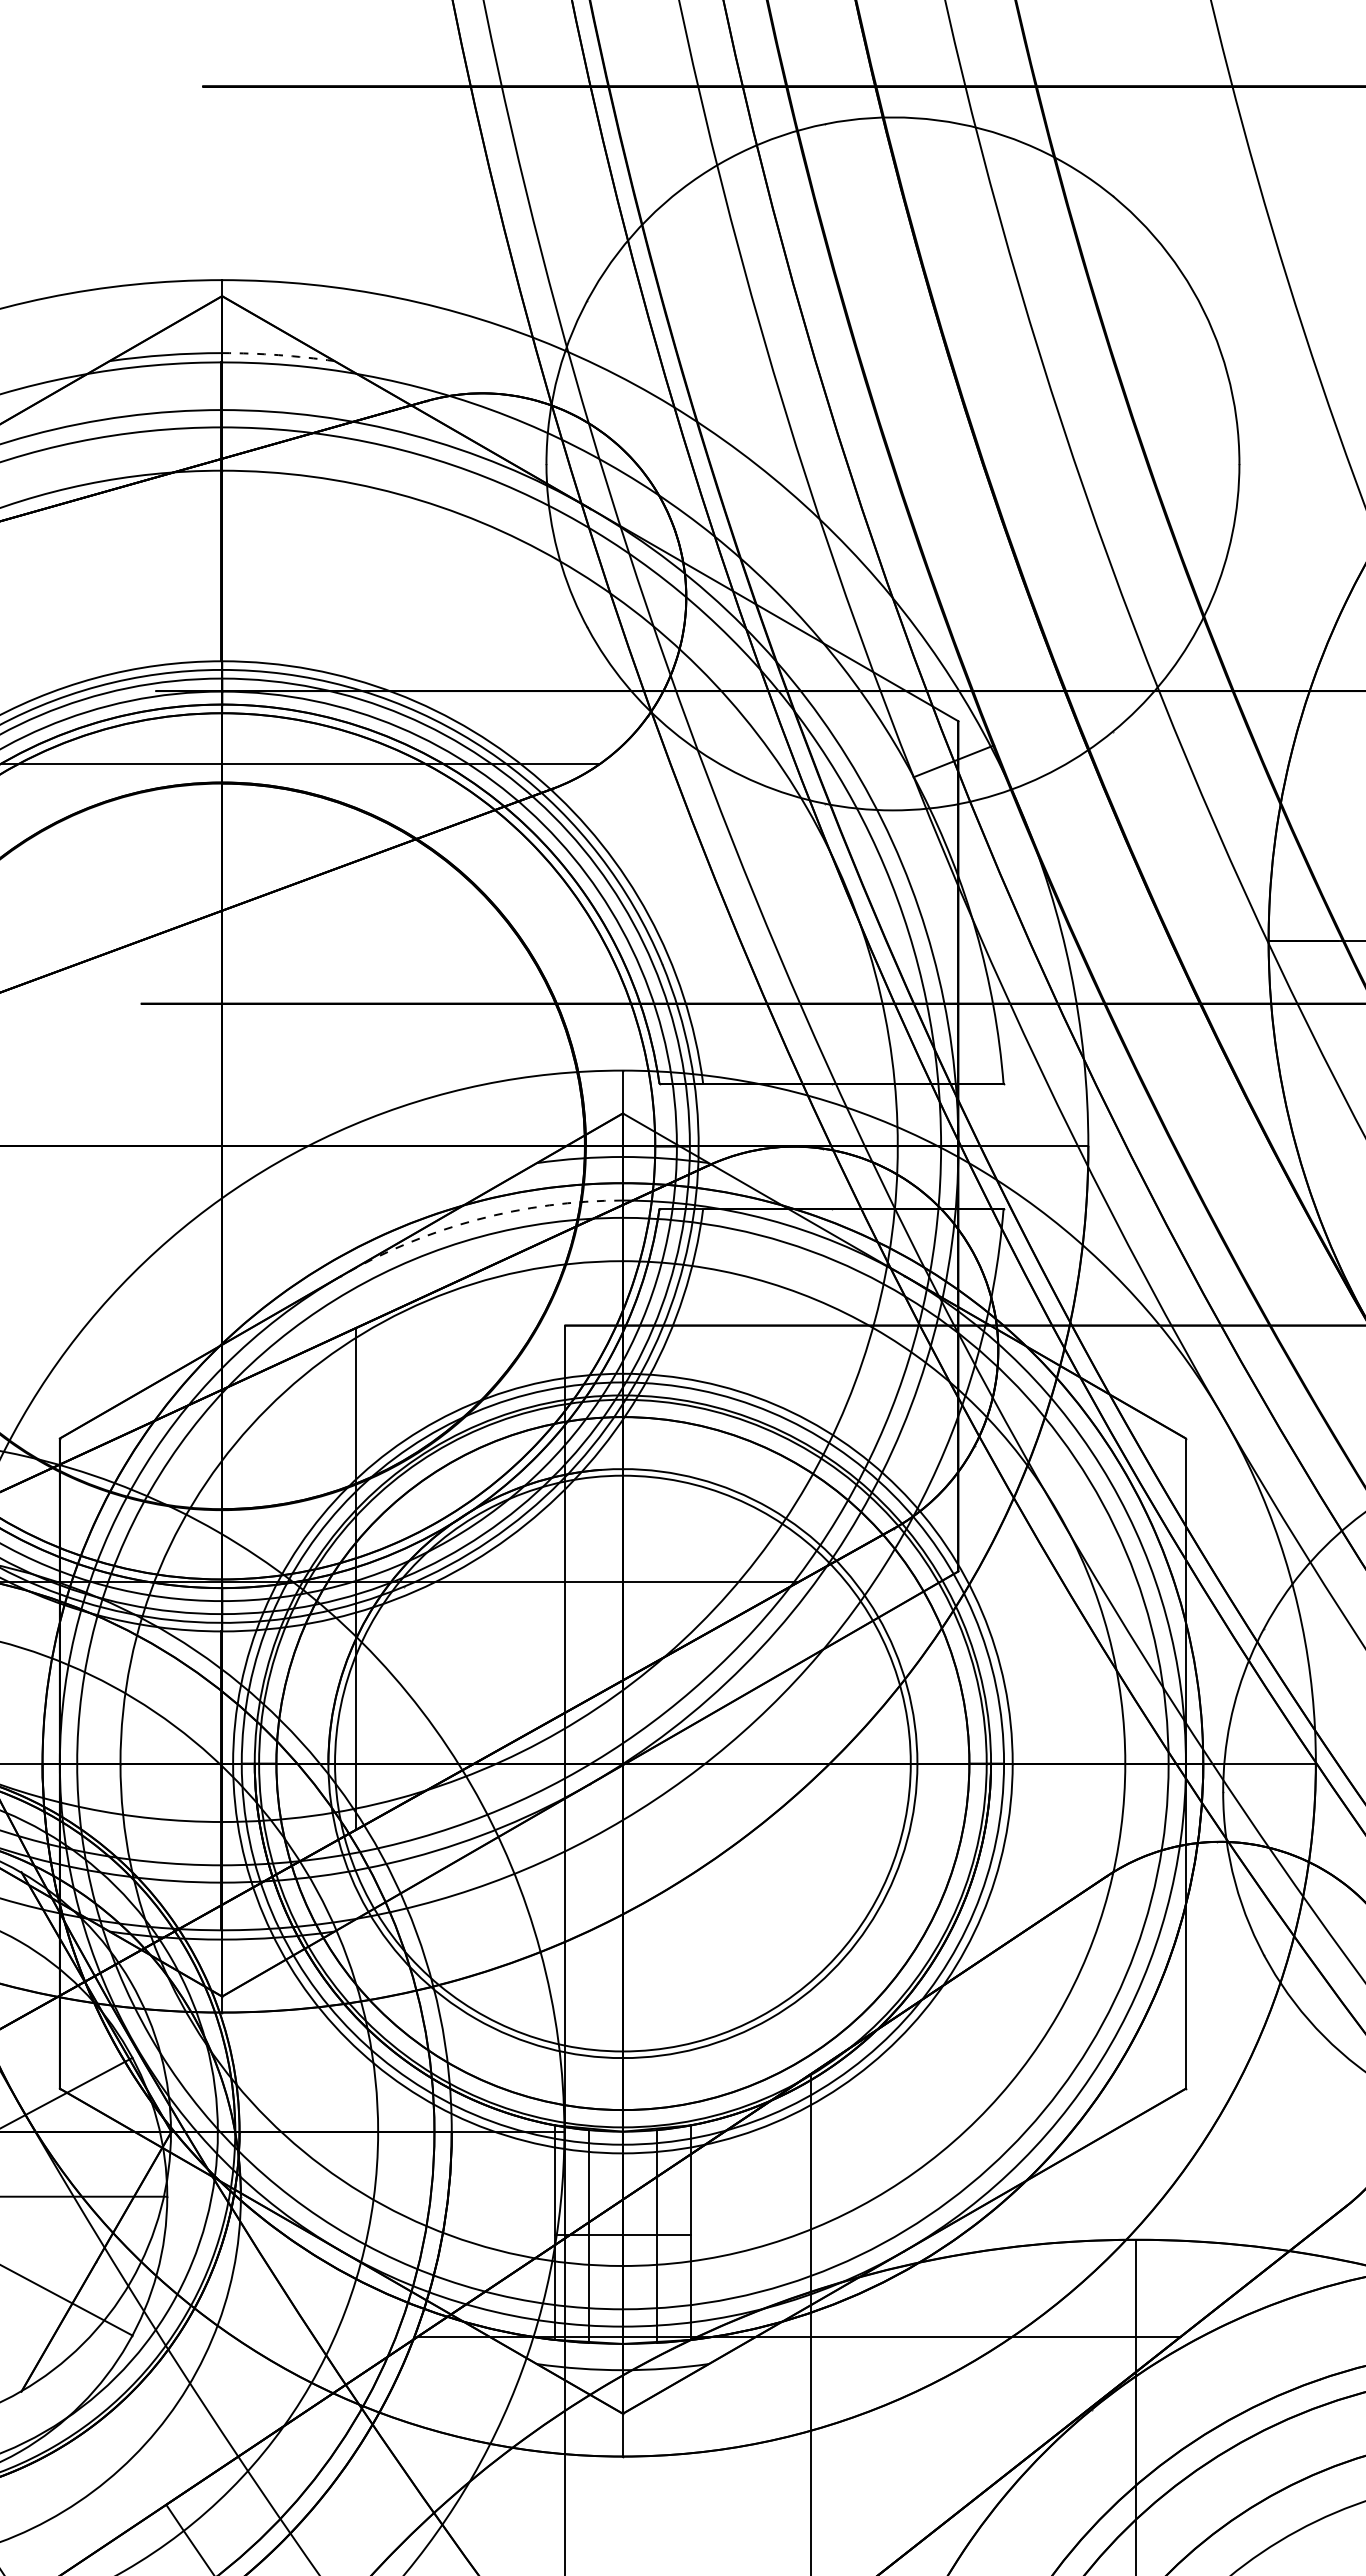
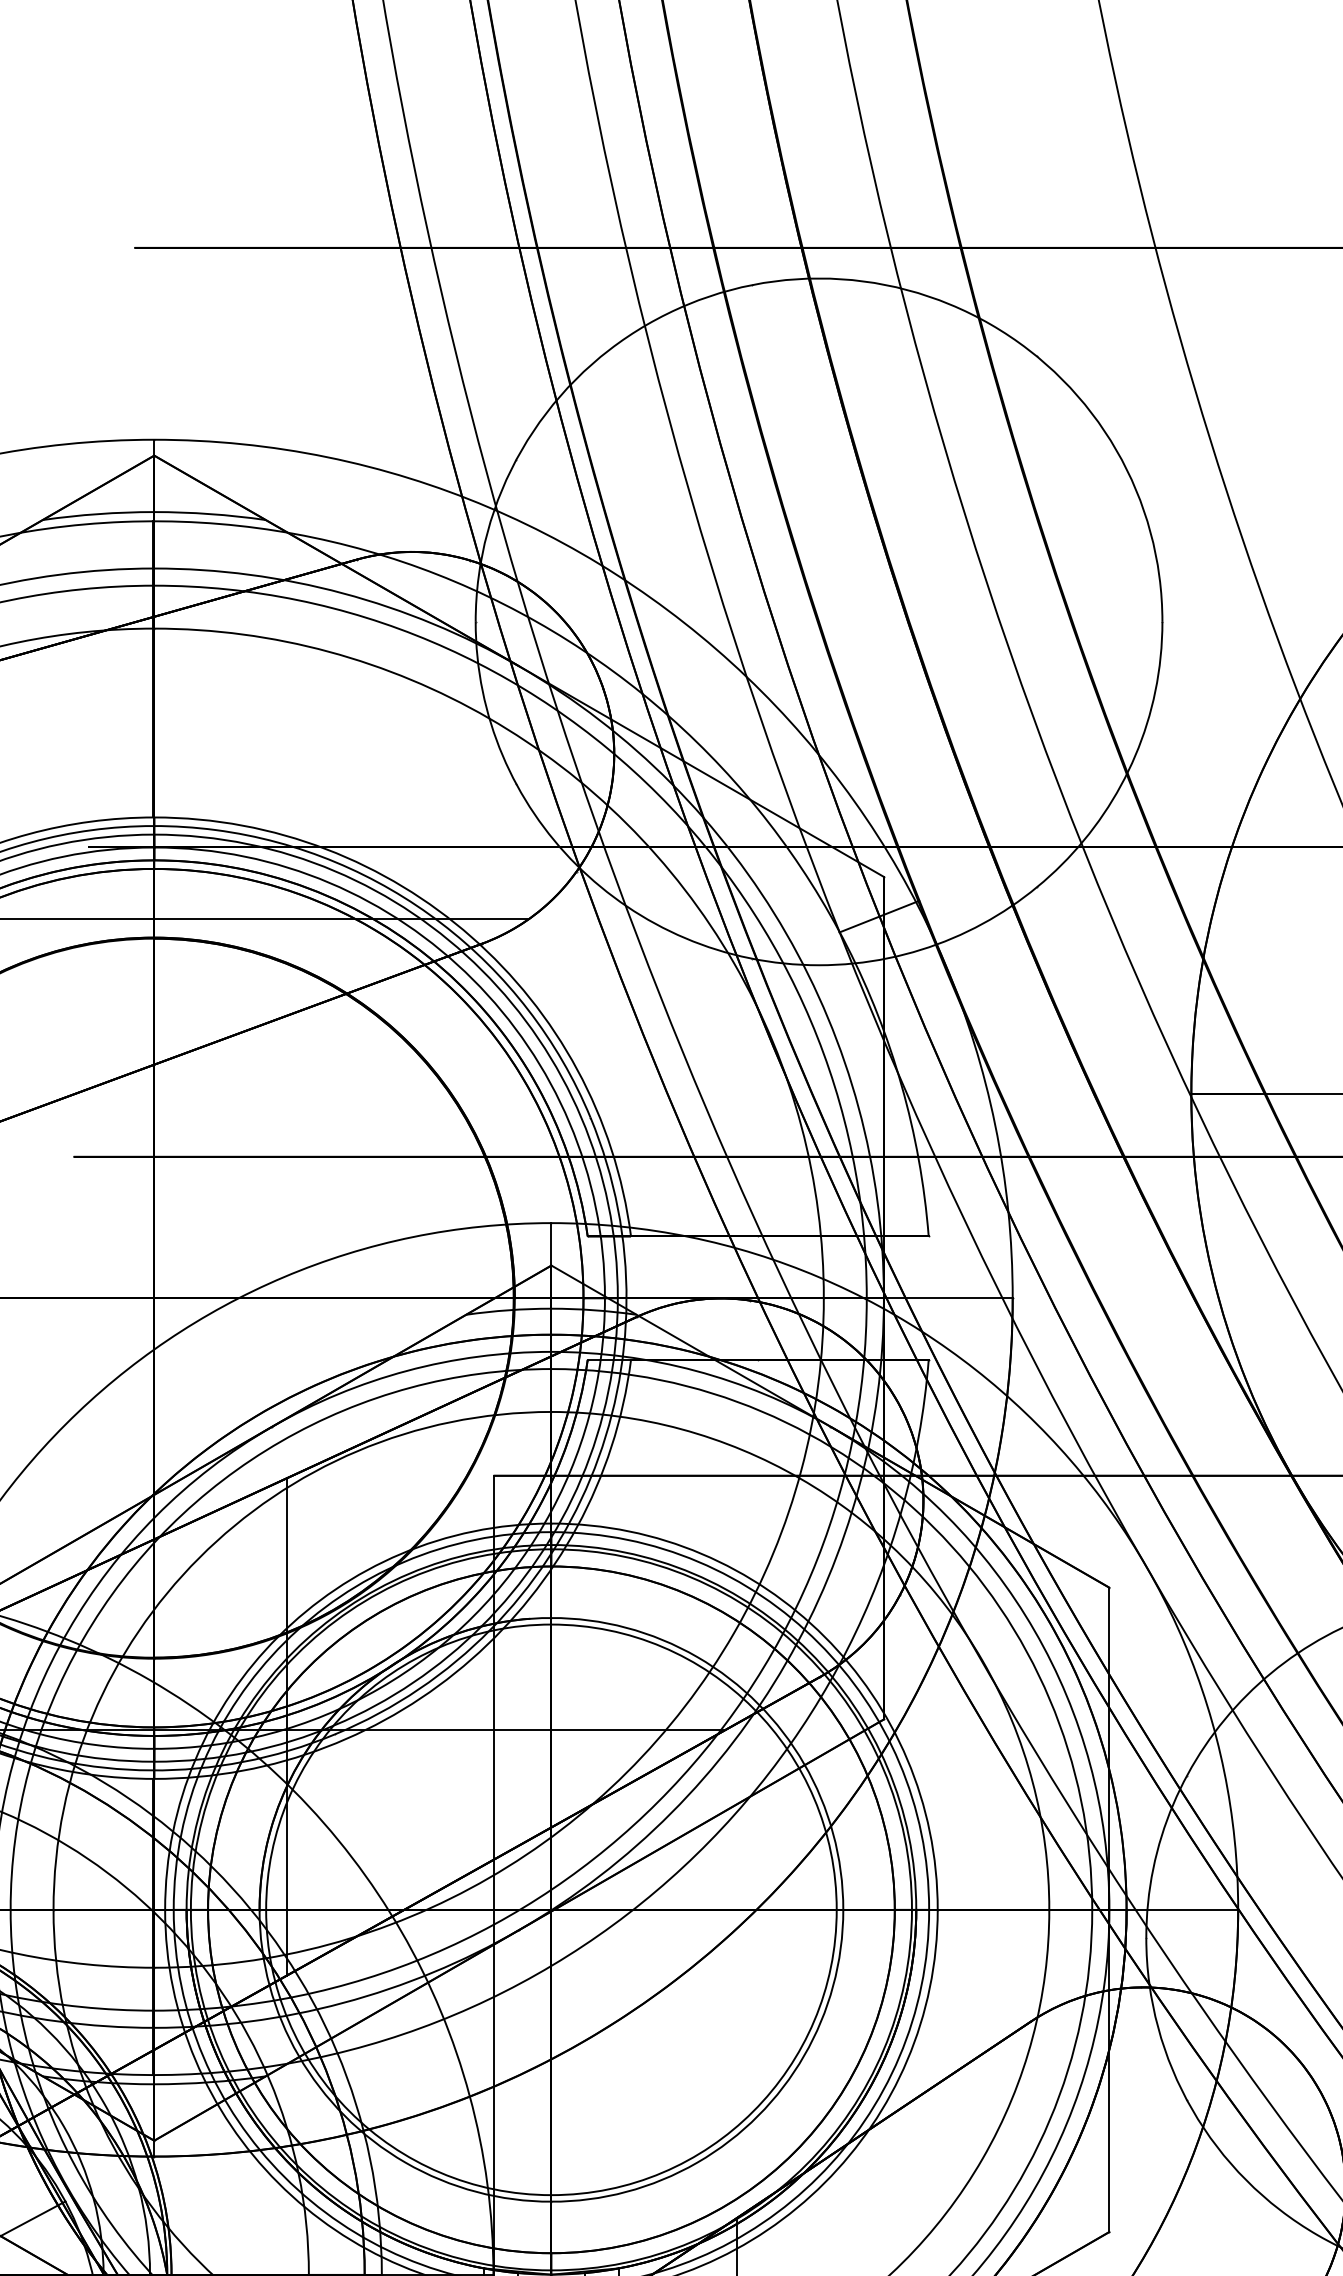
arc: (278, 355) -> (210, 514), dashed -> solid
arc: (477, 1219) -> (407, 1370), dashed -> solid

